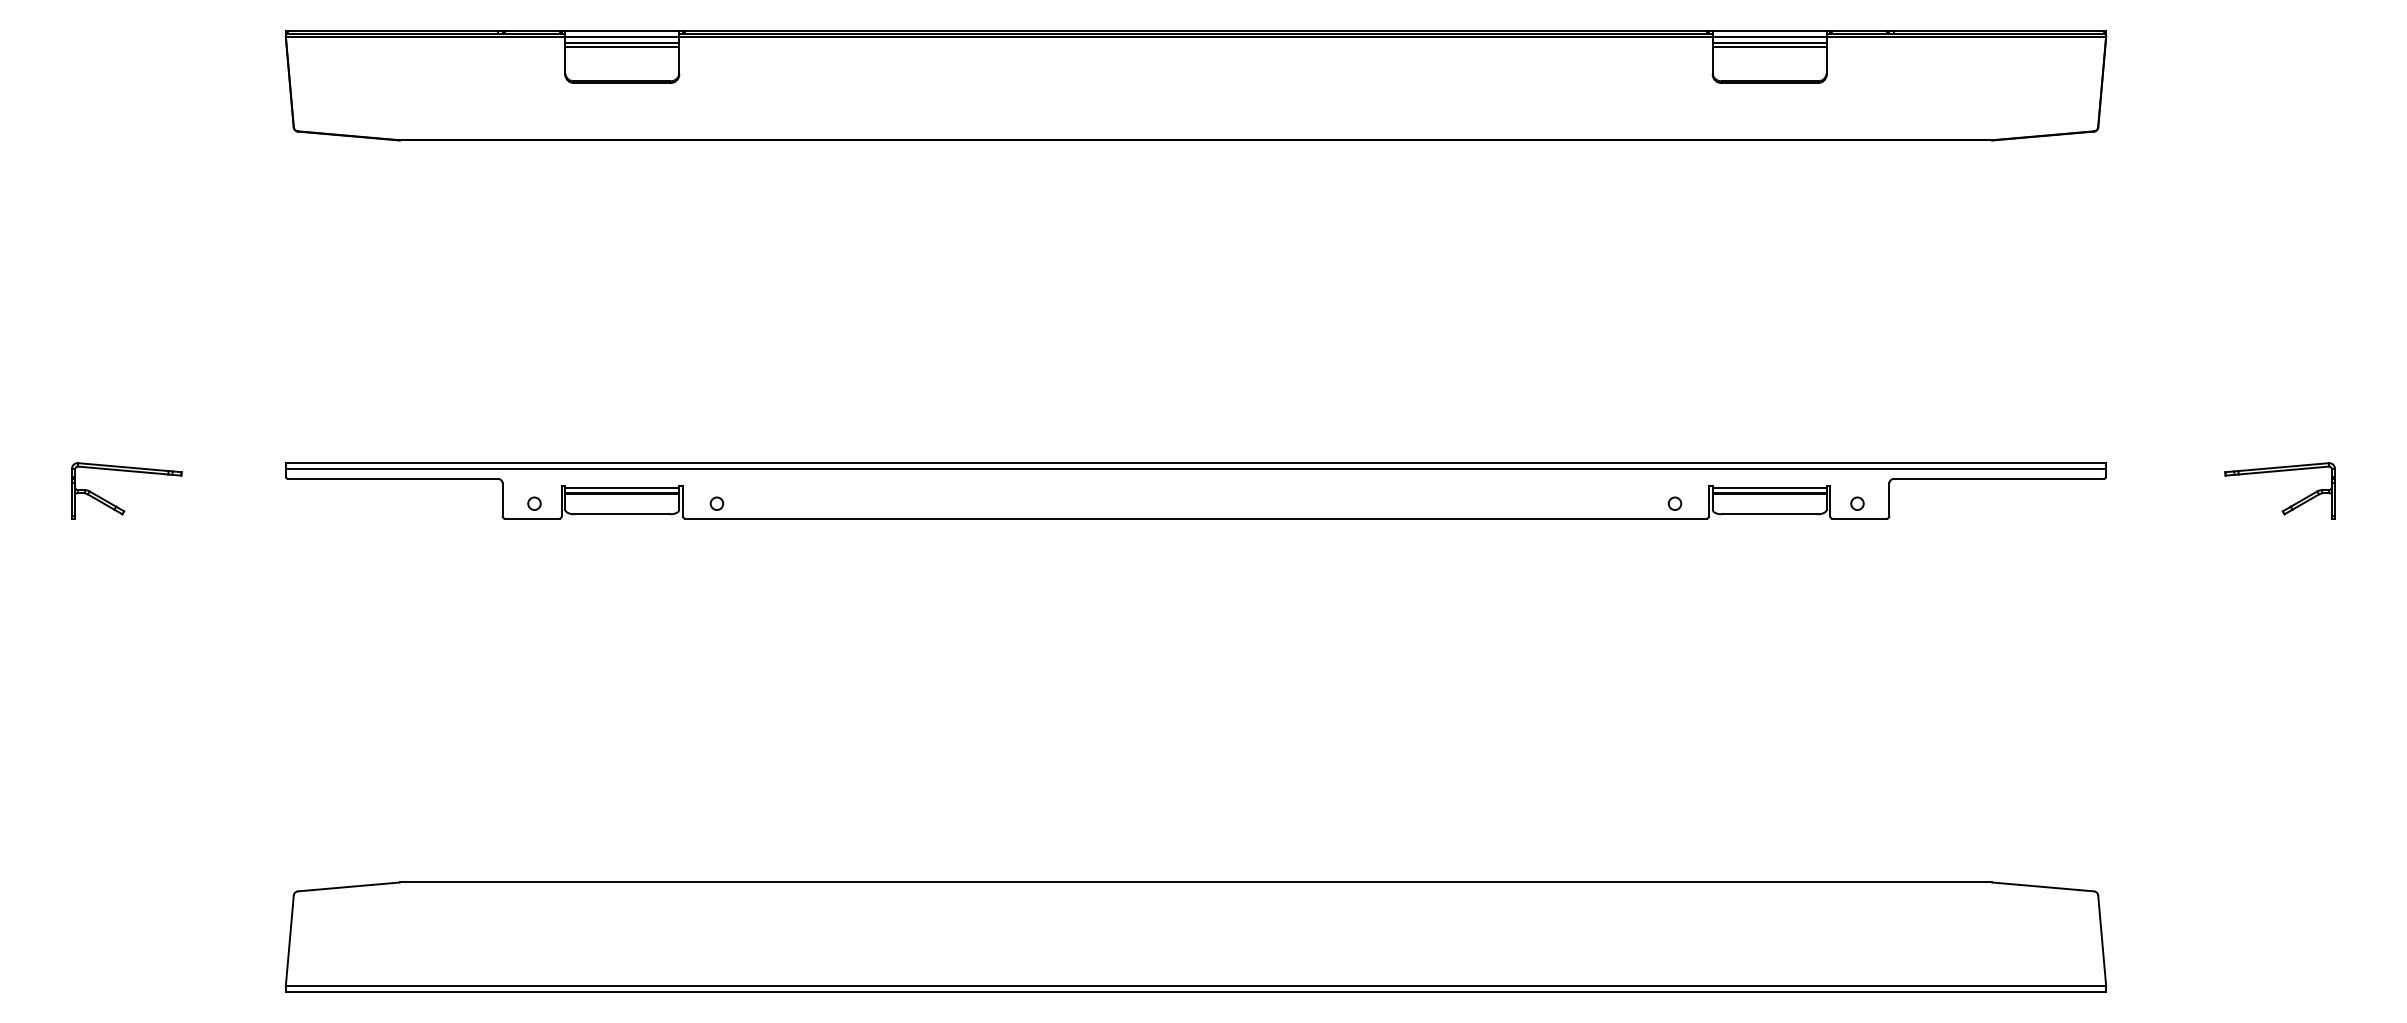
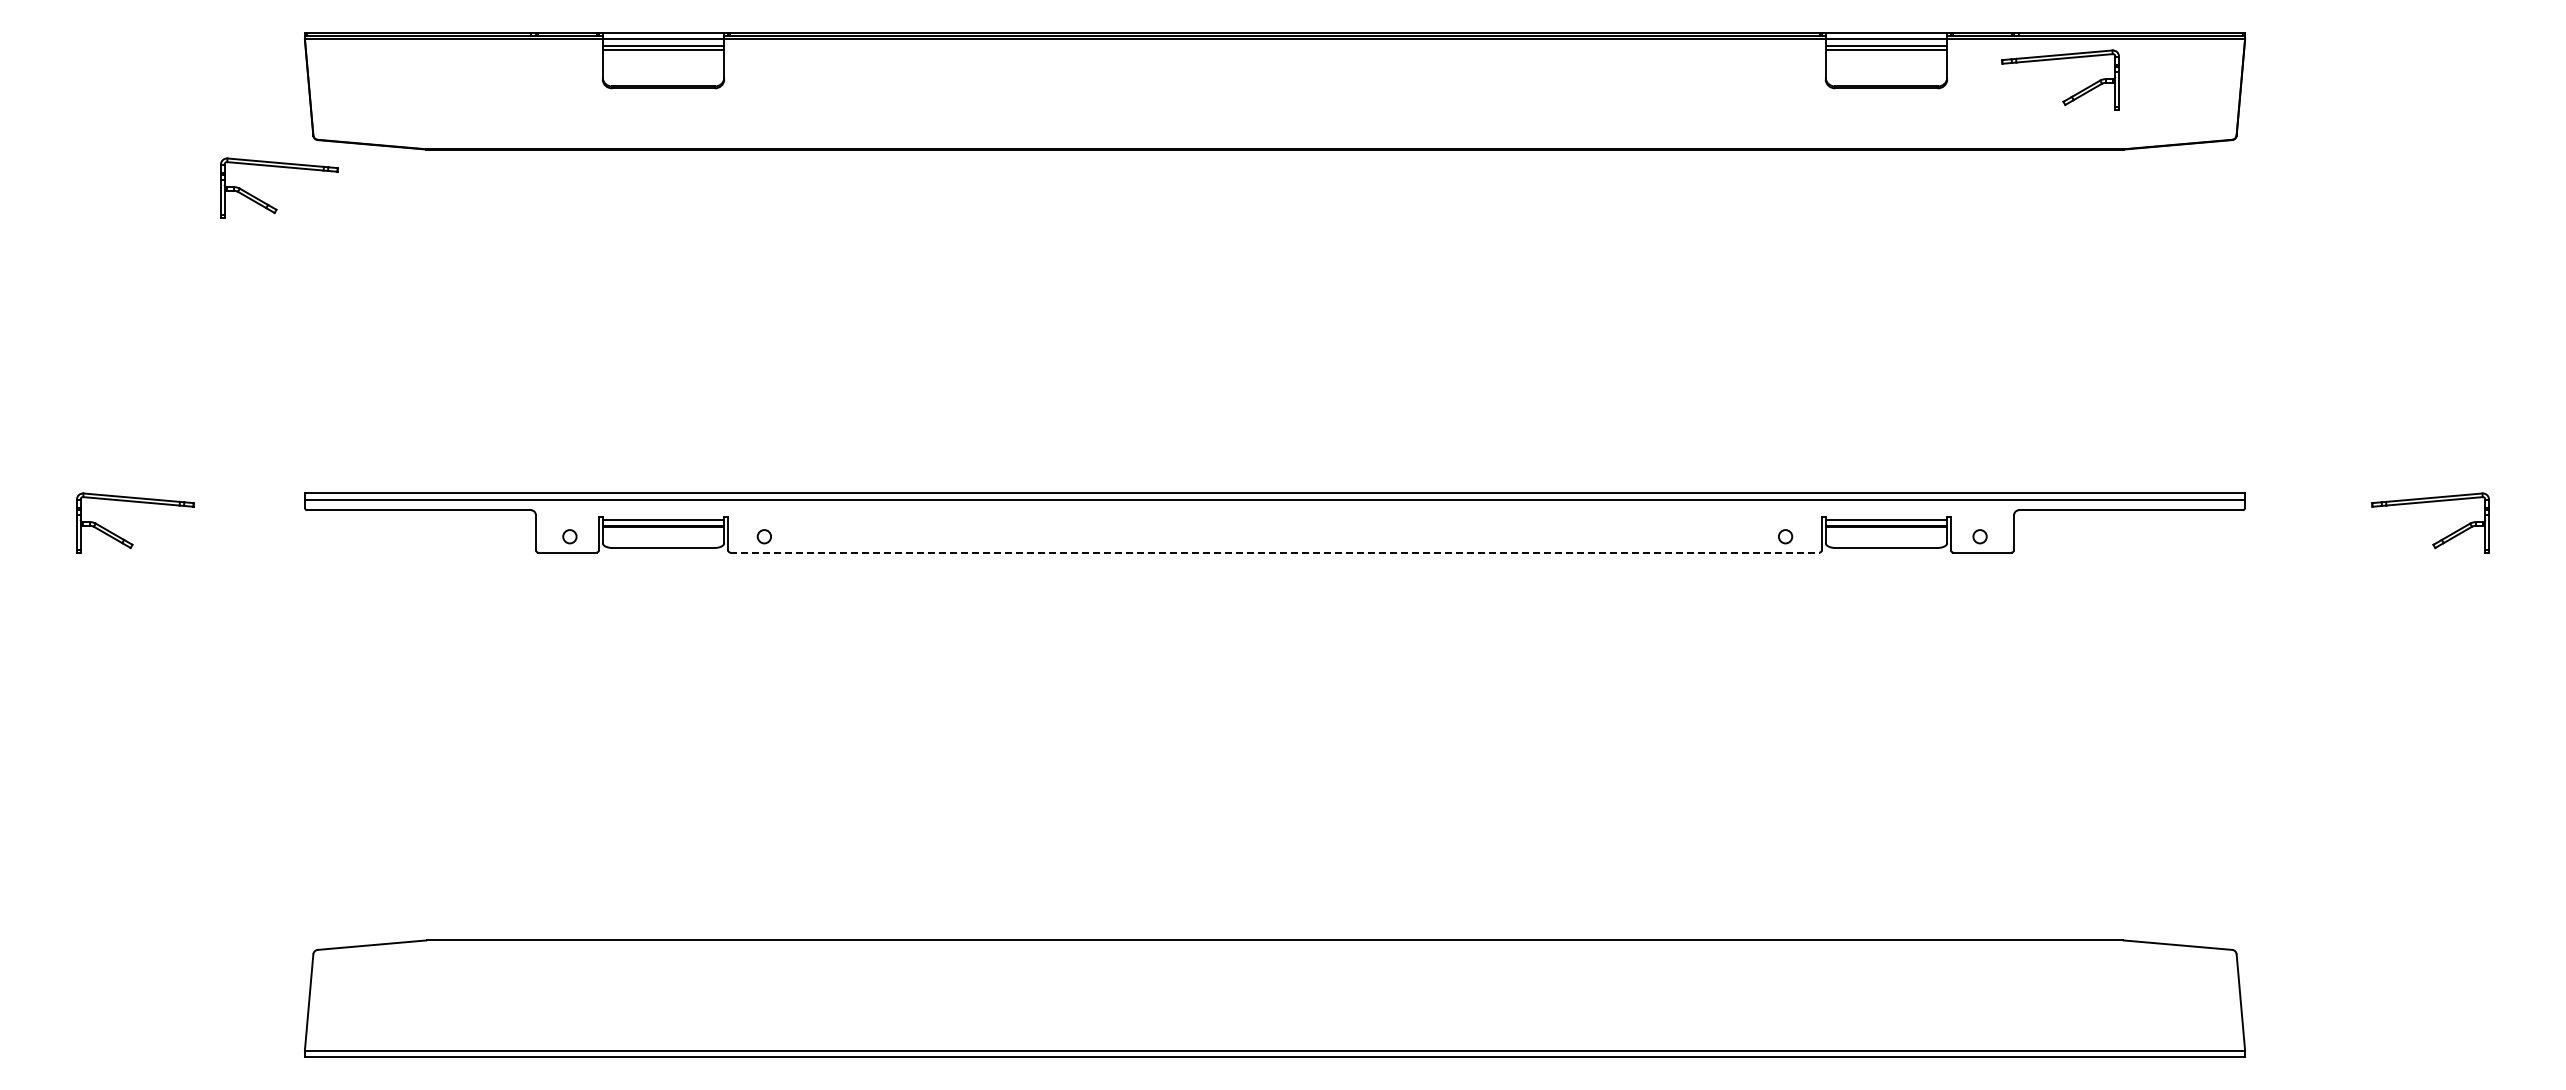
part: (1940, 91) -> (2068, 97), added
part: (254, 192) -> (271, 205), added
line: (1196, 518) -> (1275, 552), solid -> dashed

